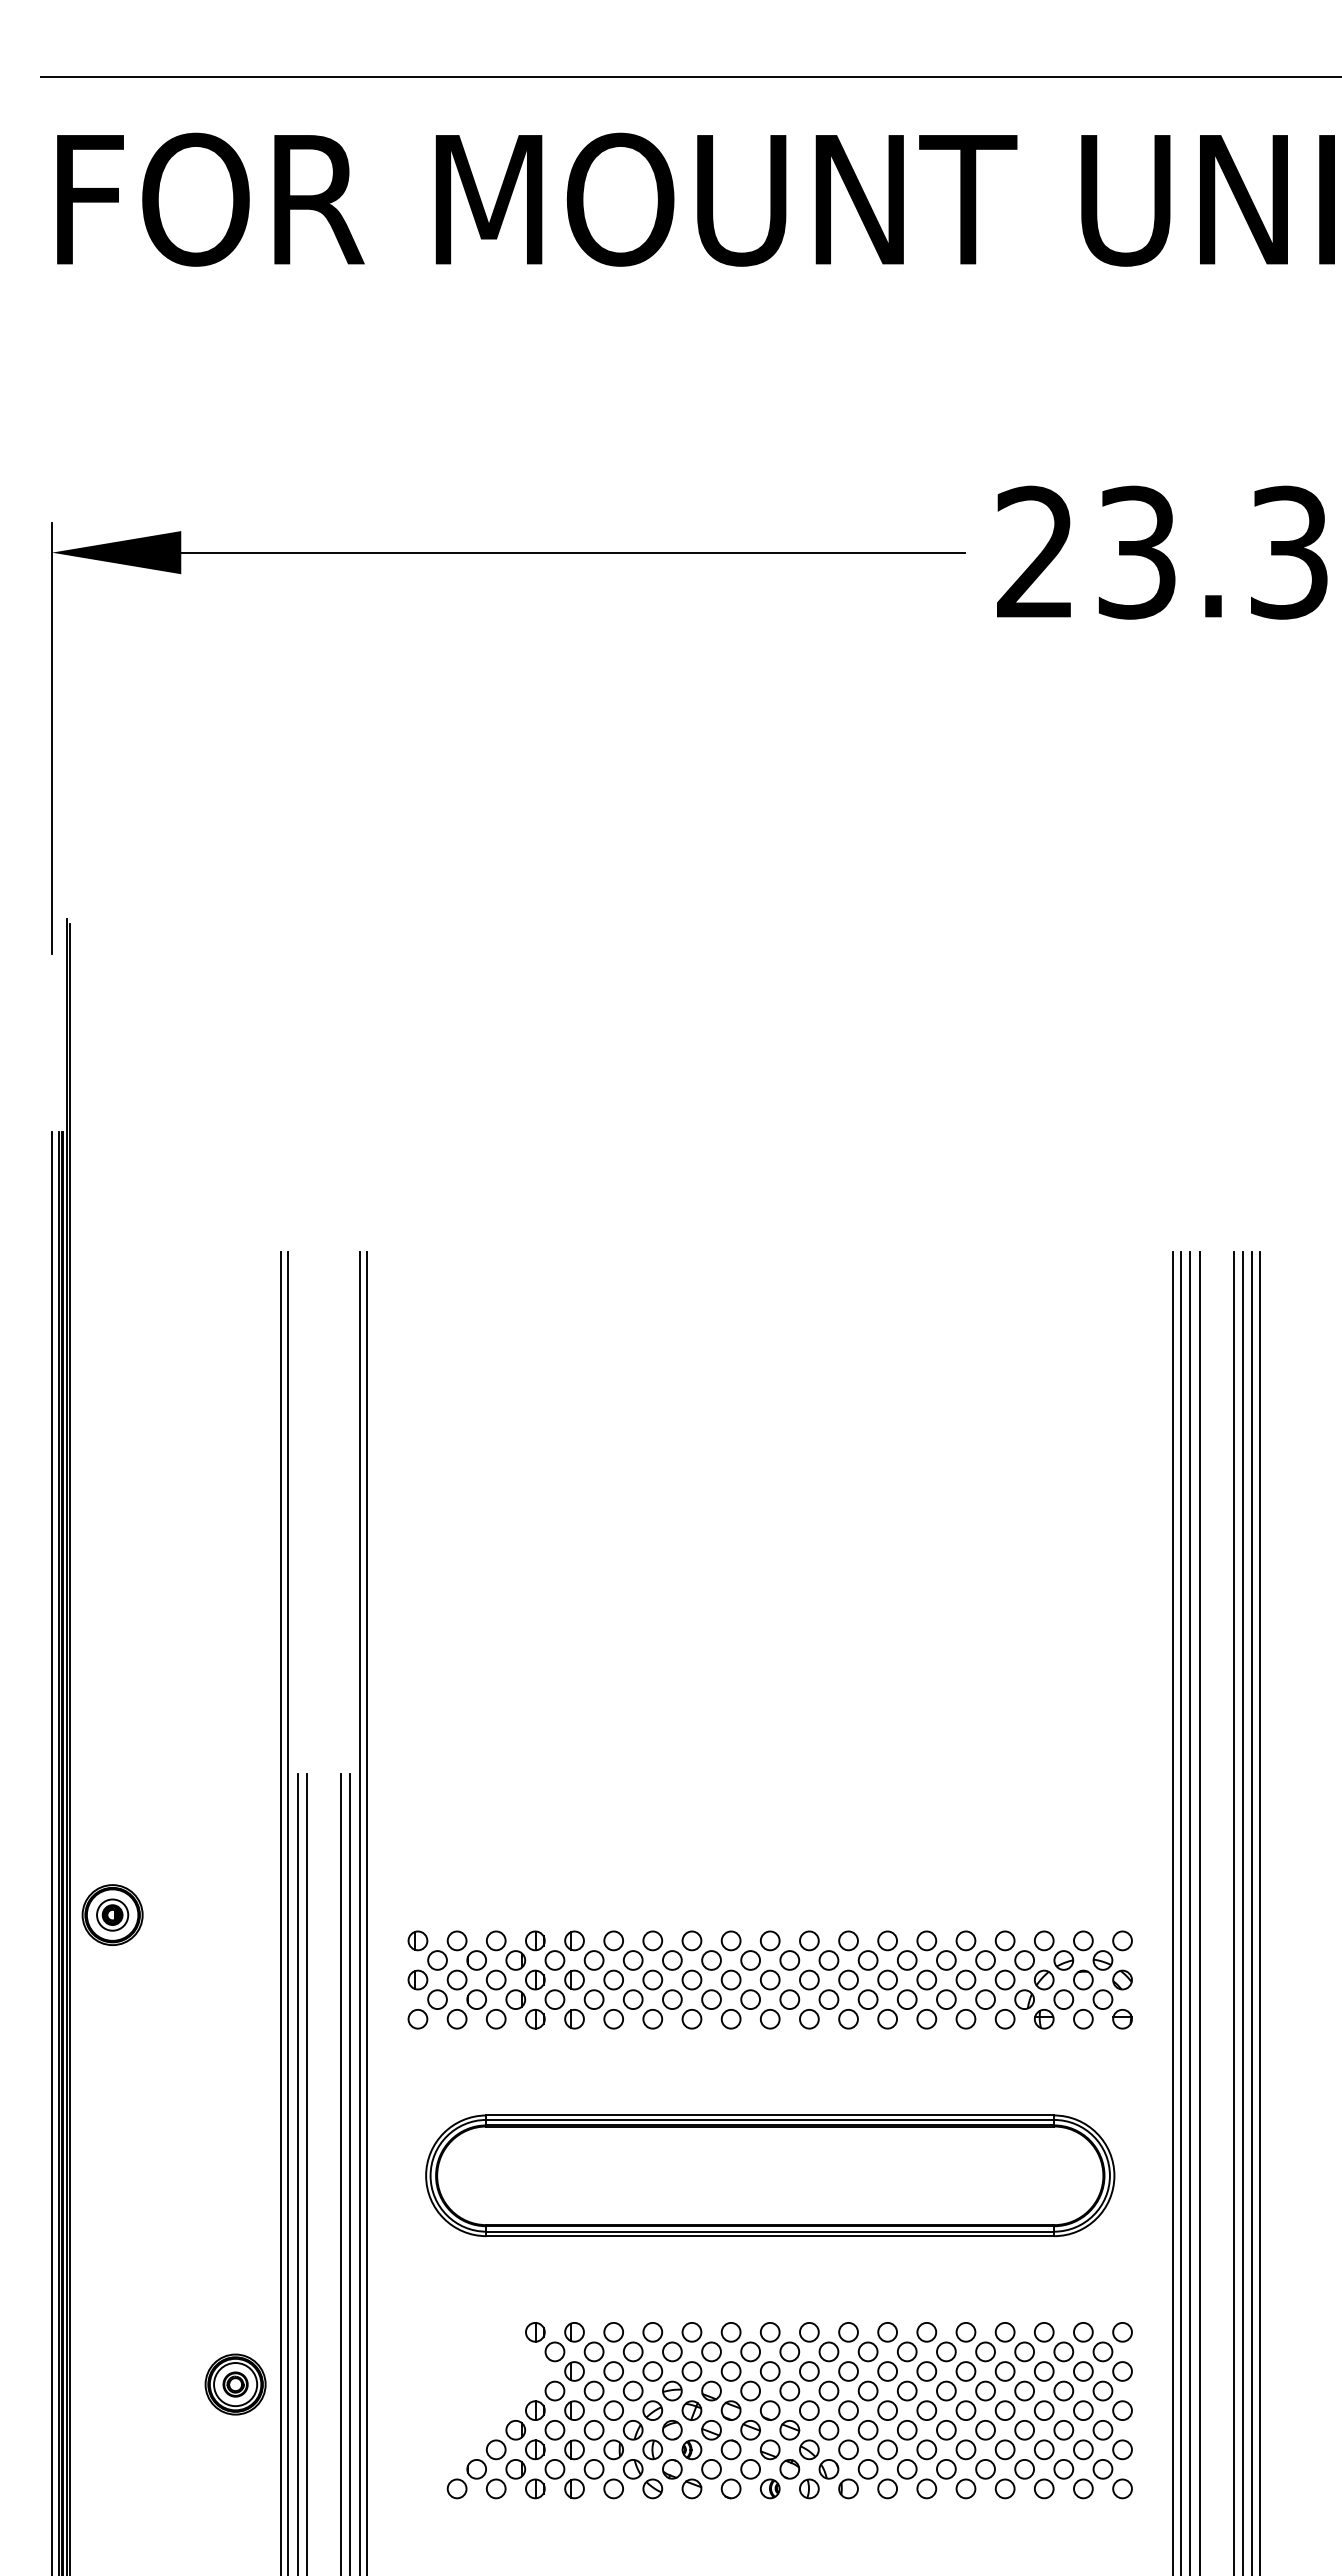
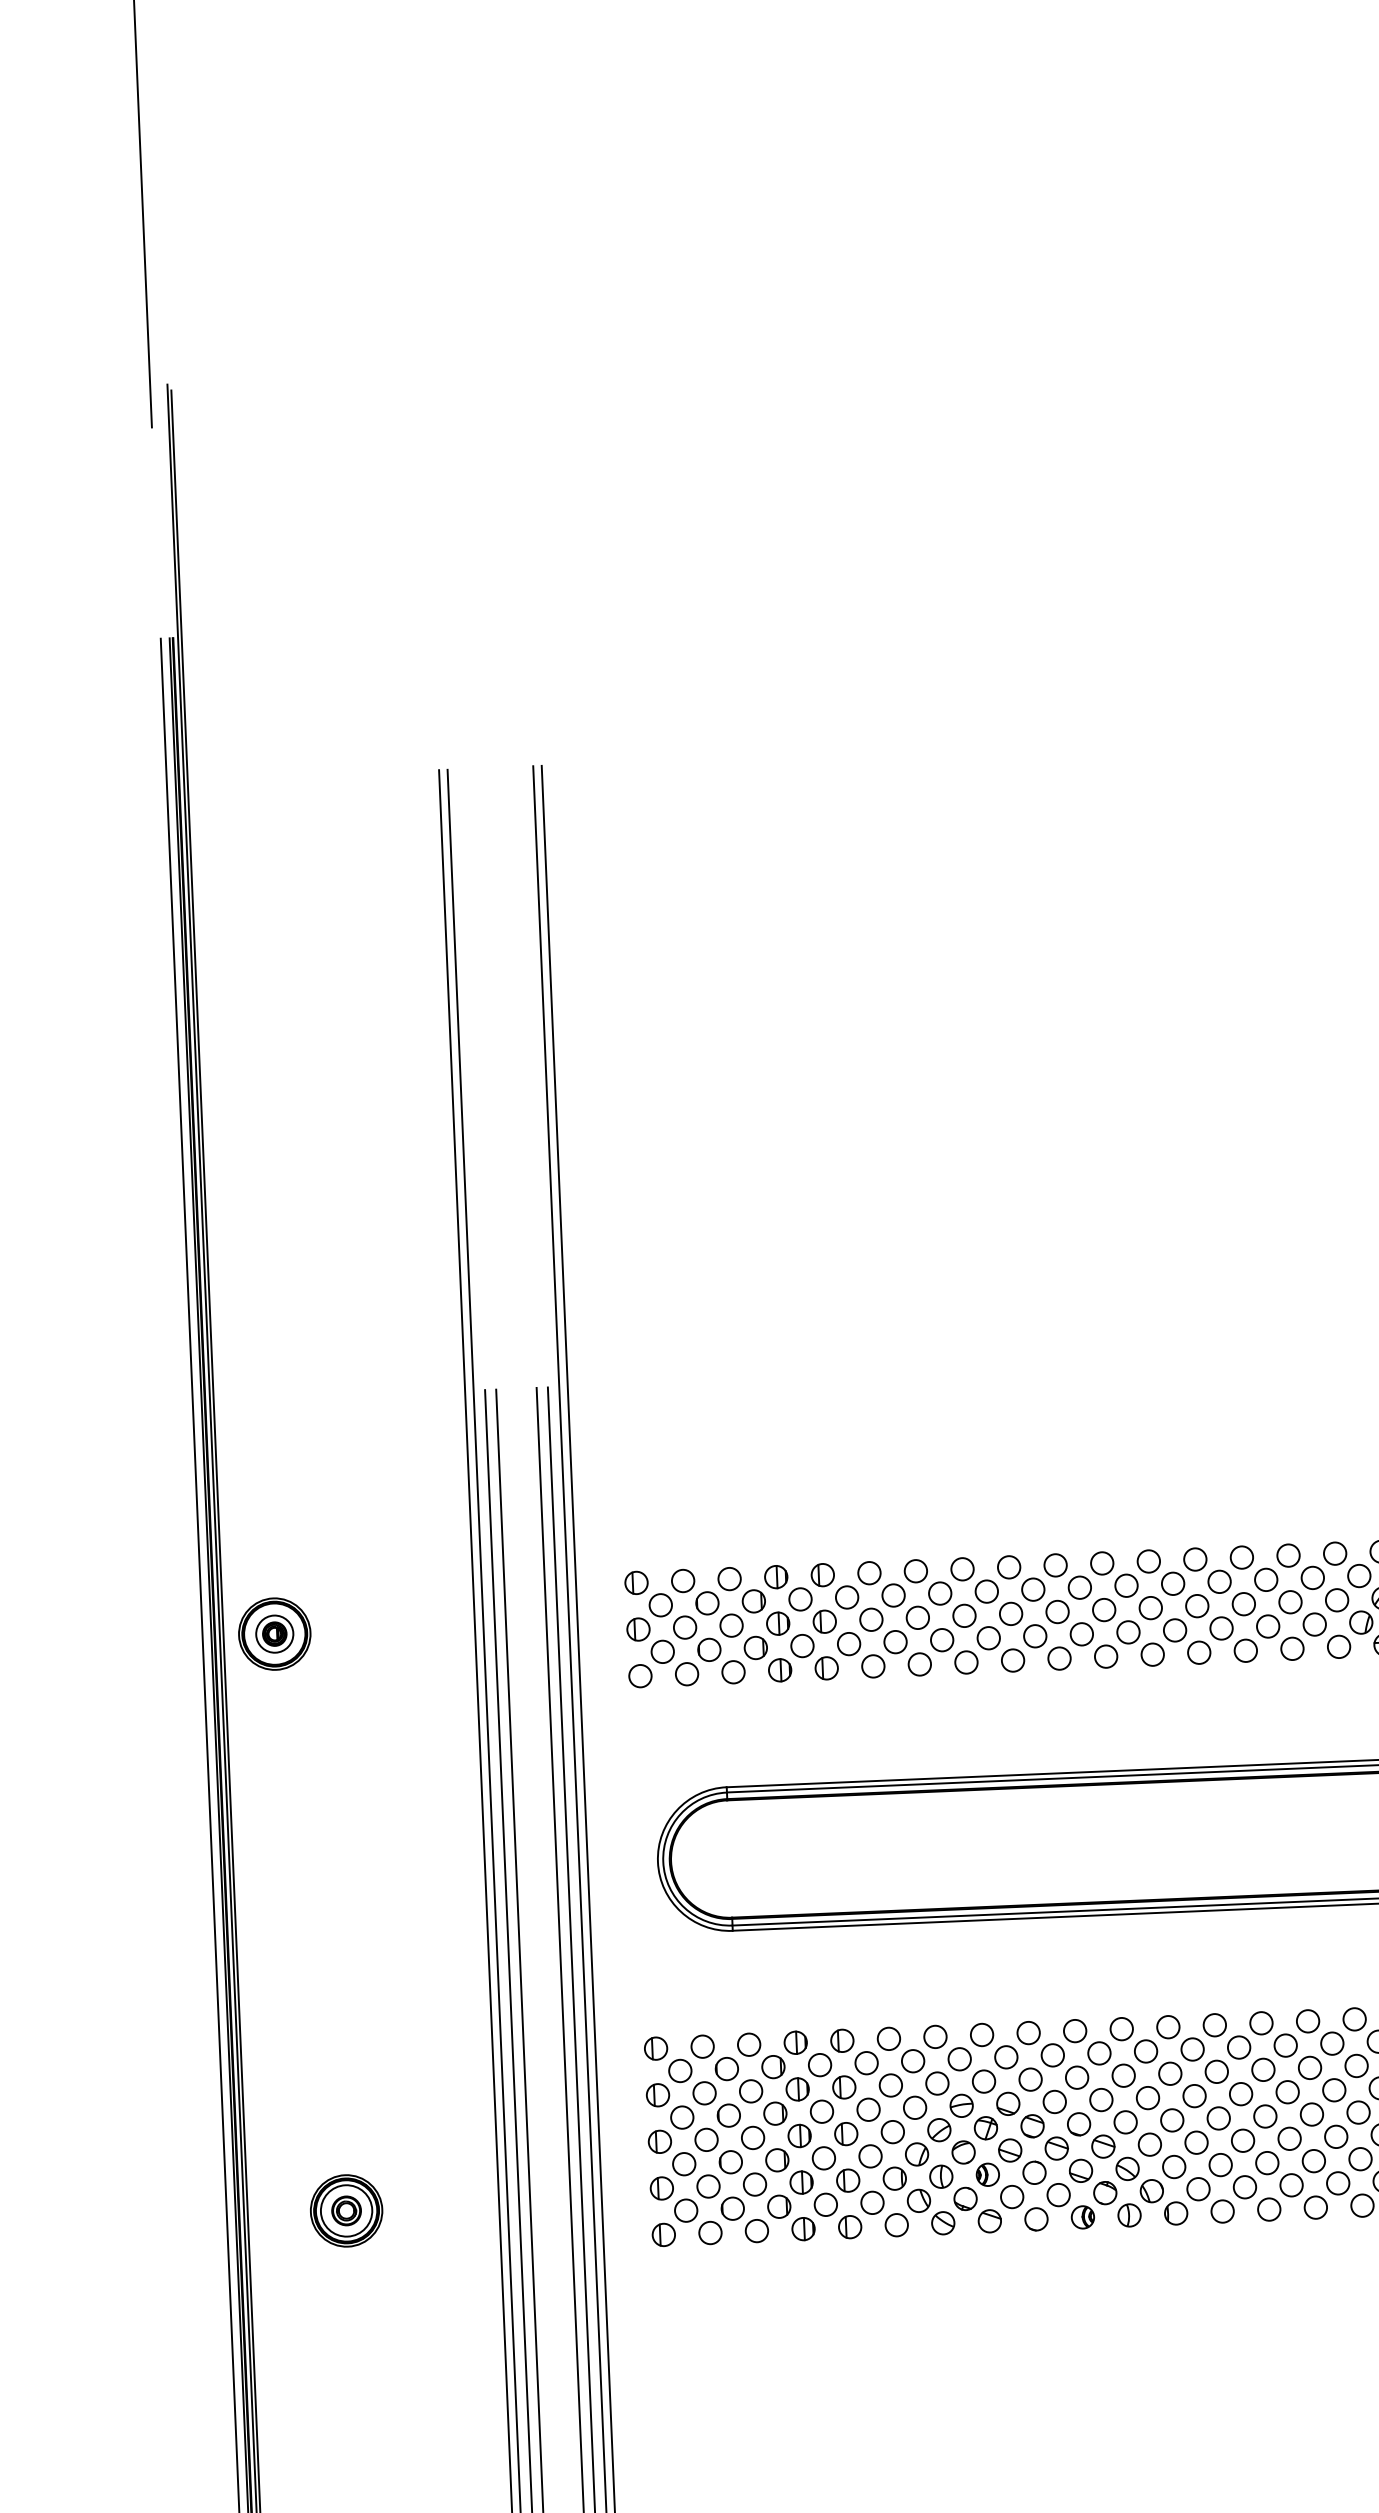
part: (112, 1914) -> (274, 1633), moved
part: (235, 2384) -> (346, 2210), moved
part: (476, 2401) -> (729, 2128), added

